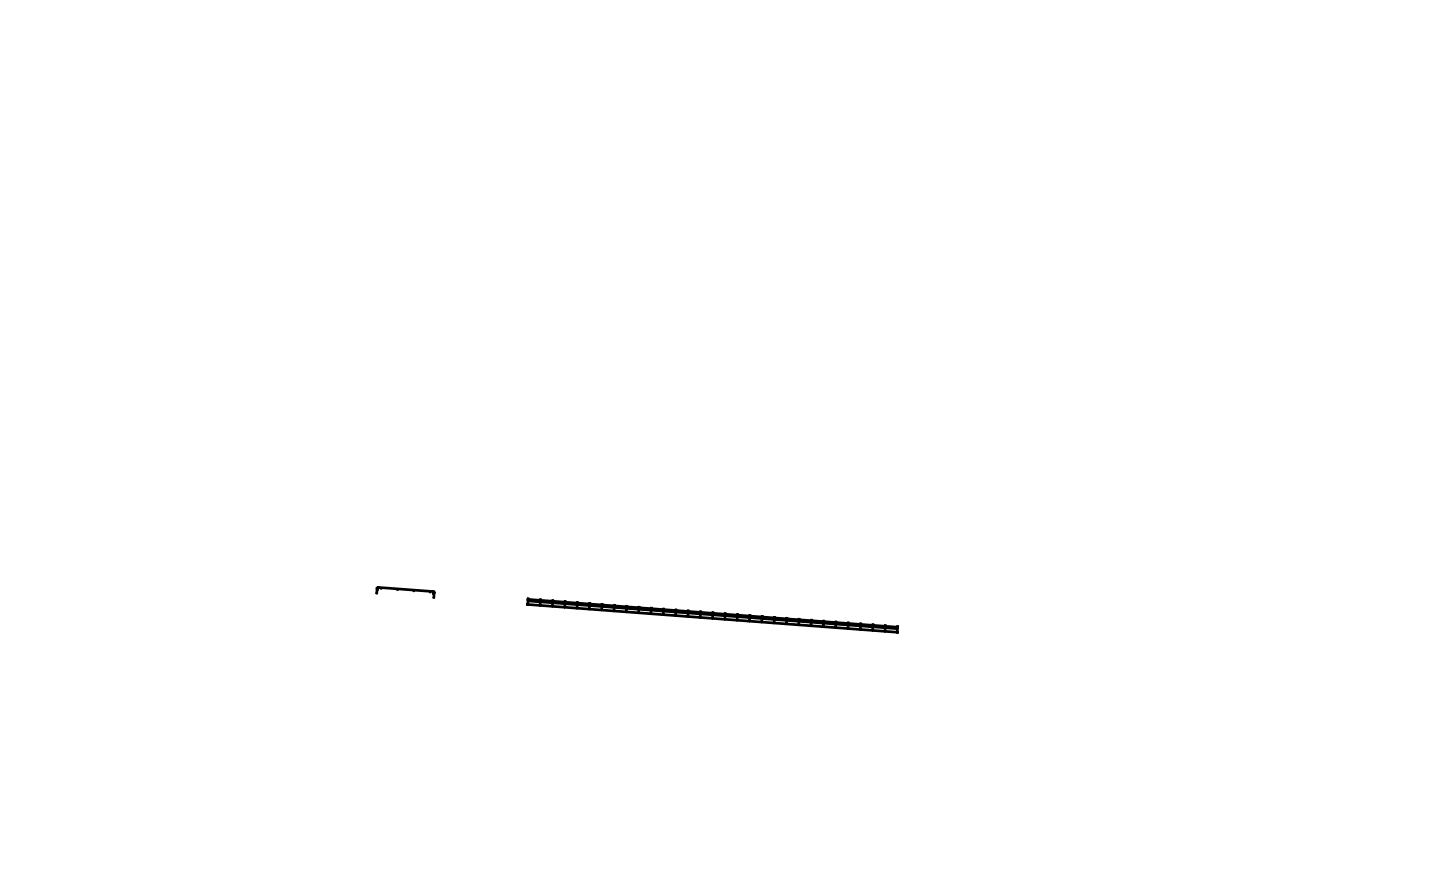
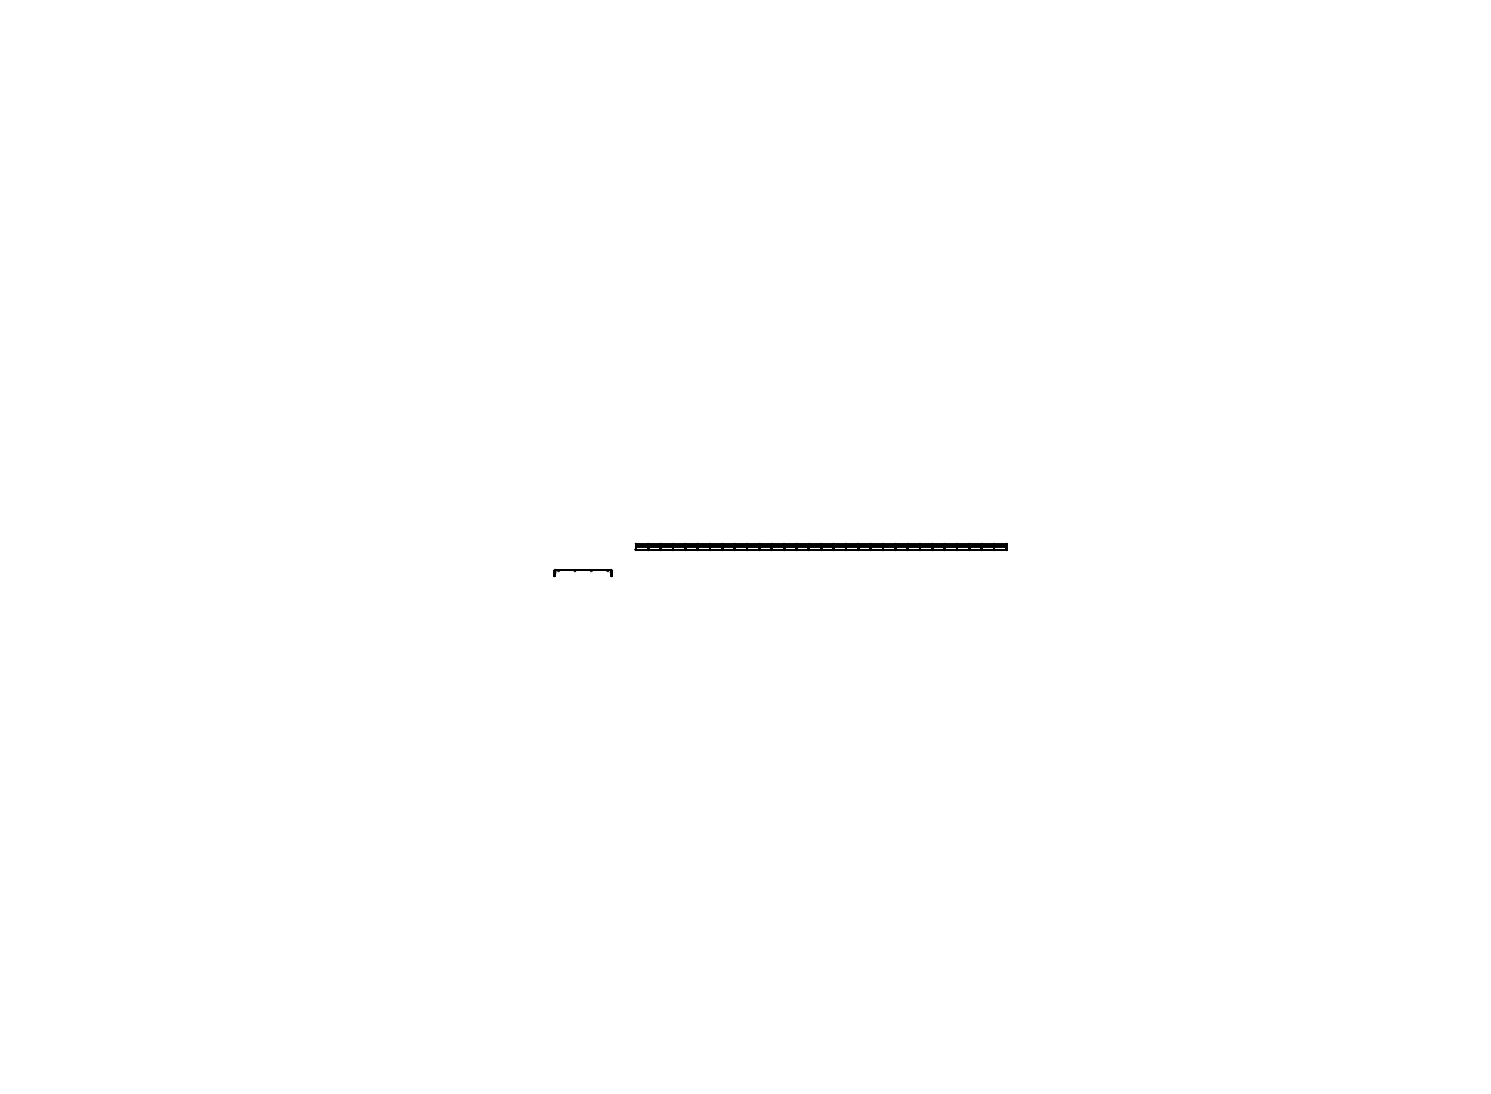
part: (404, 591) -> (582, 572), moved

